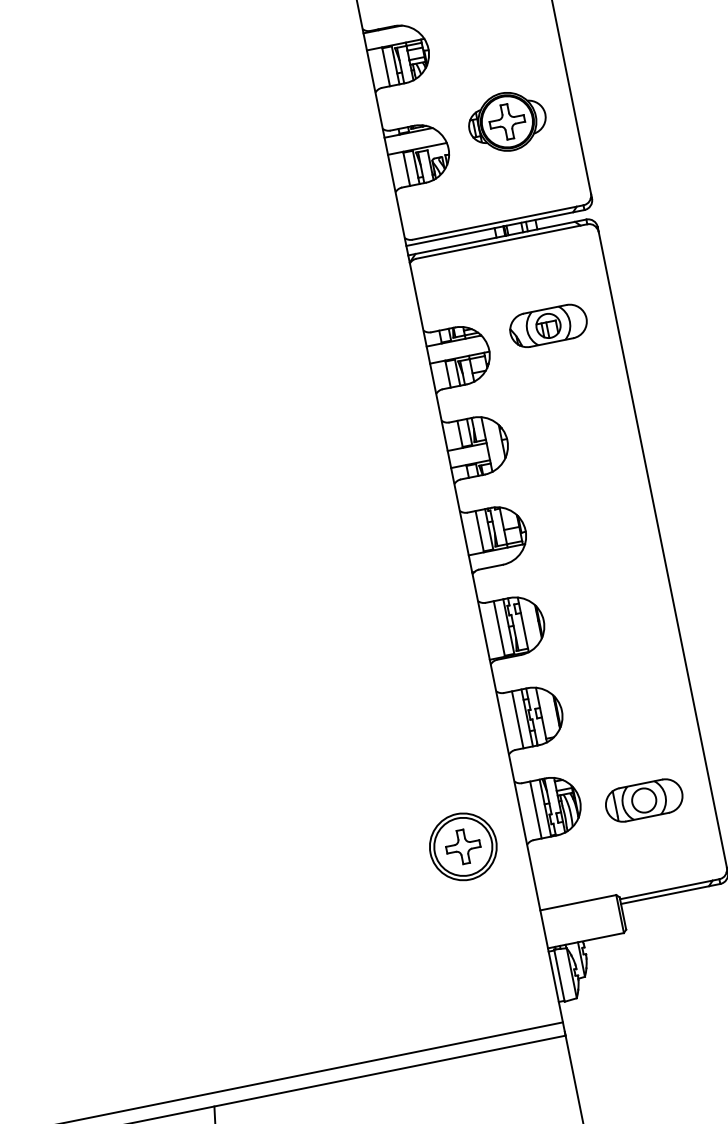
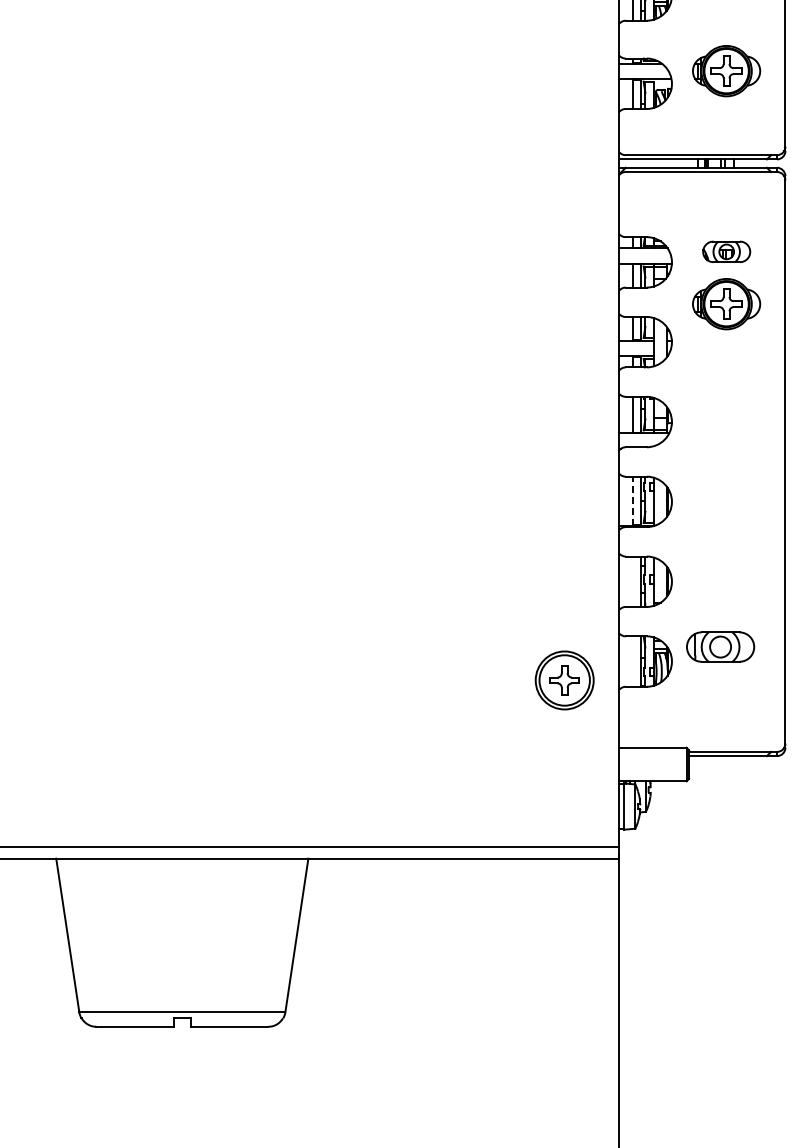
part: (548, 325) -> (726, 251), size x0.7
part: (560, 385) -> (726, 304), added
line: (499, 629) -> (632, 501), solid -> dashed
line: (517, 719) -> (632, 581), removed
part: (643, 799) -> (720, 646), moved
line: (535, 810) -> (632, 661), removed

